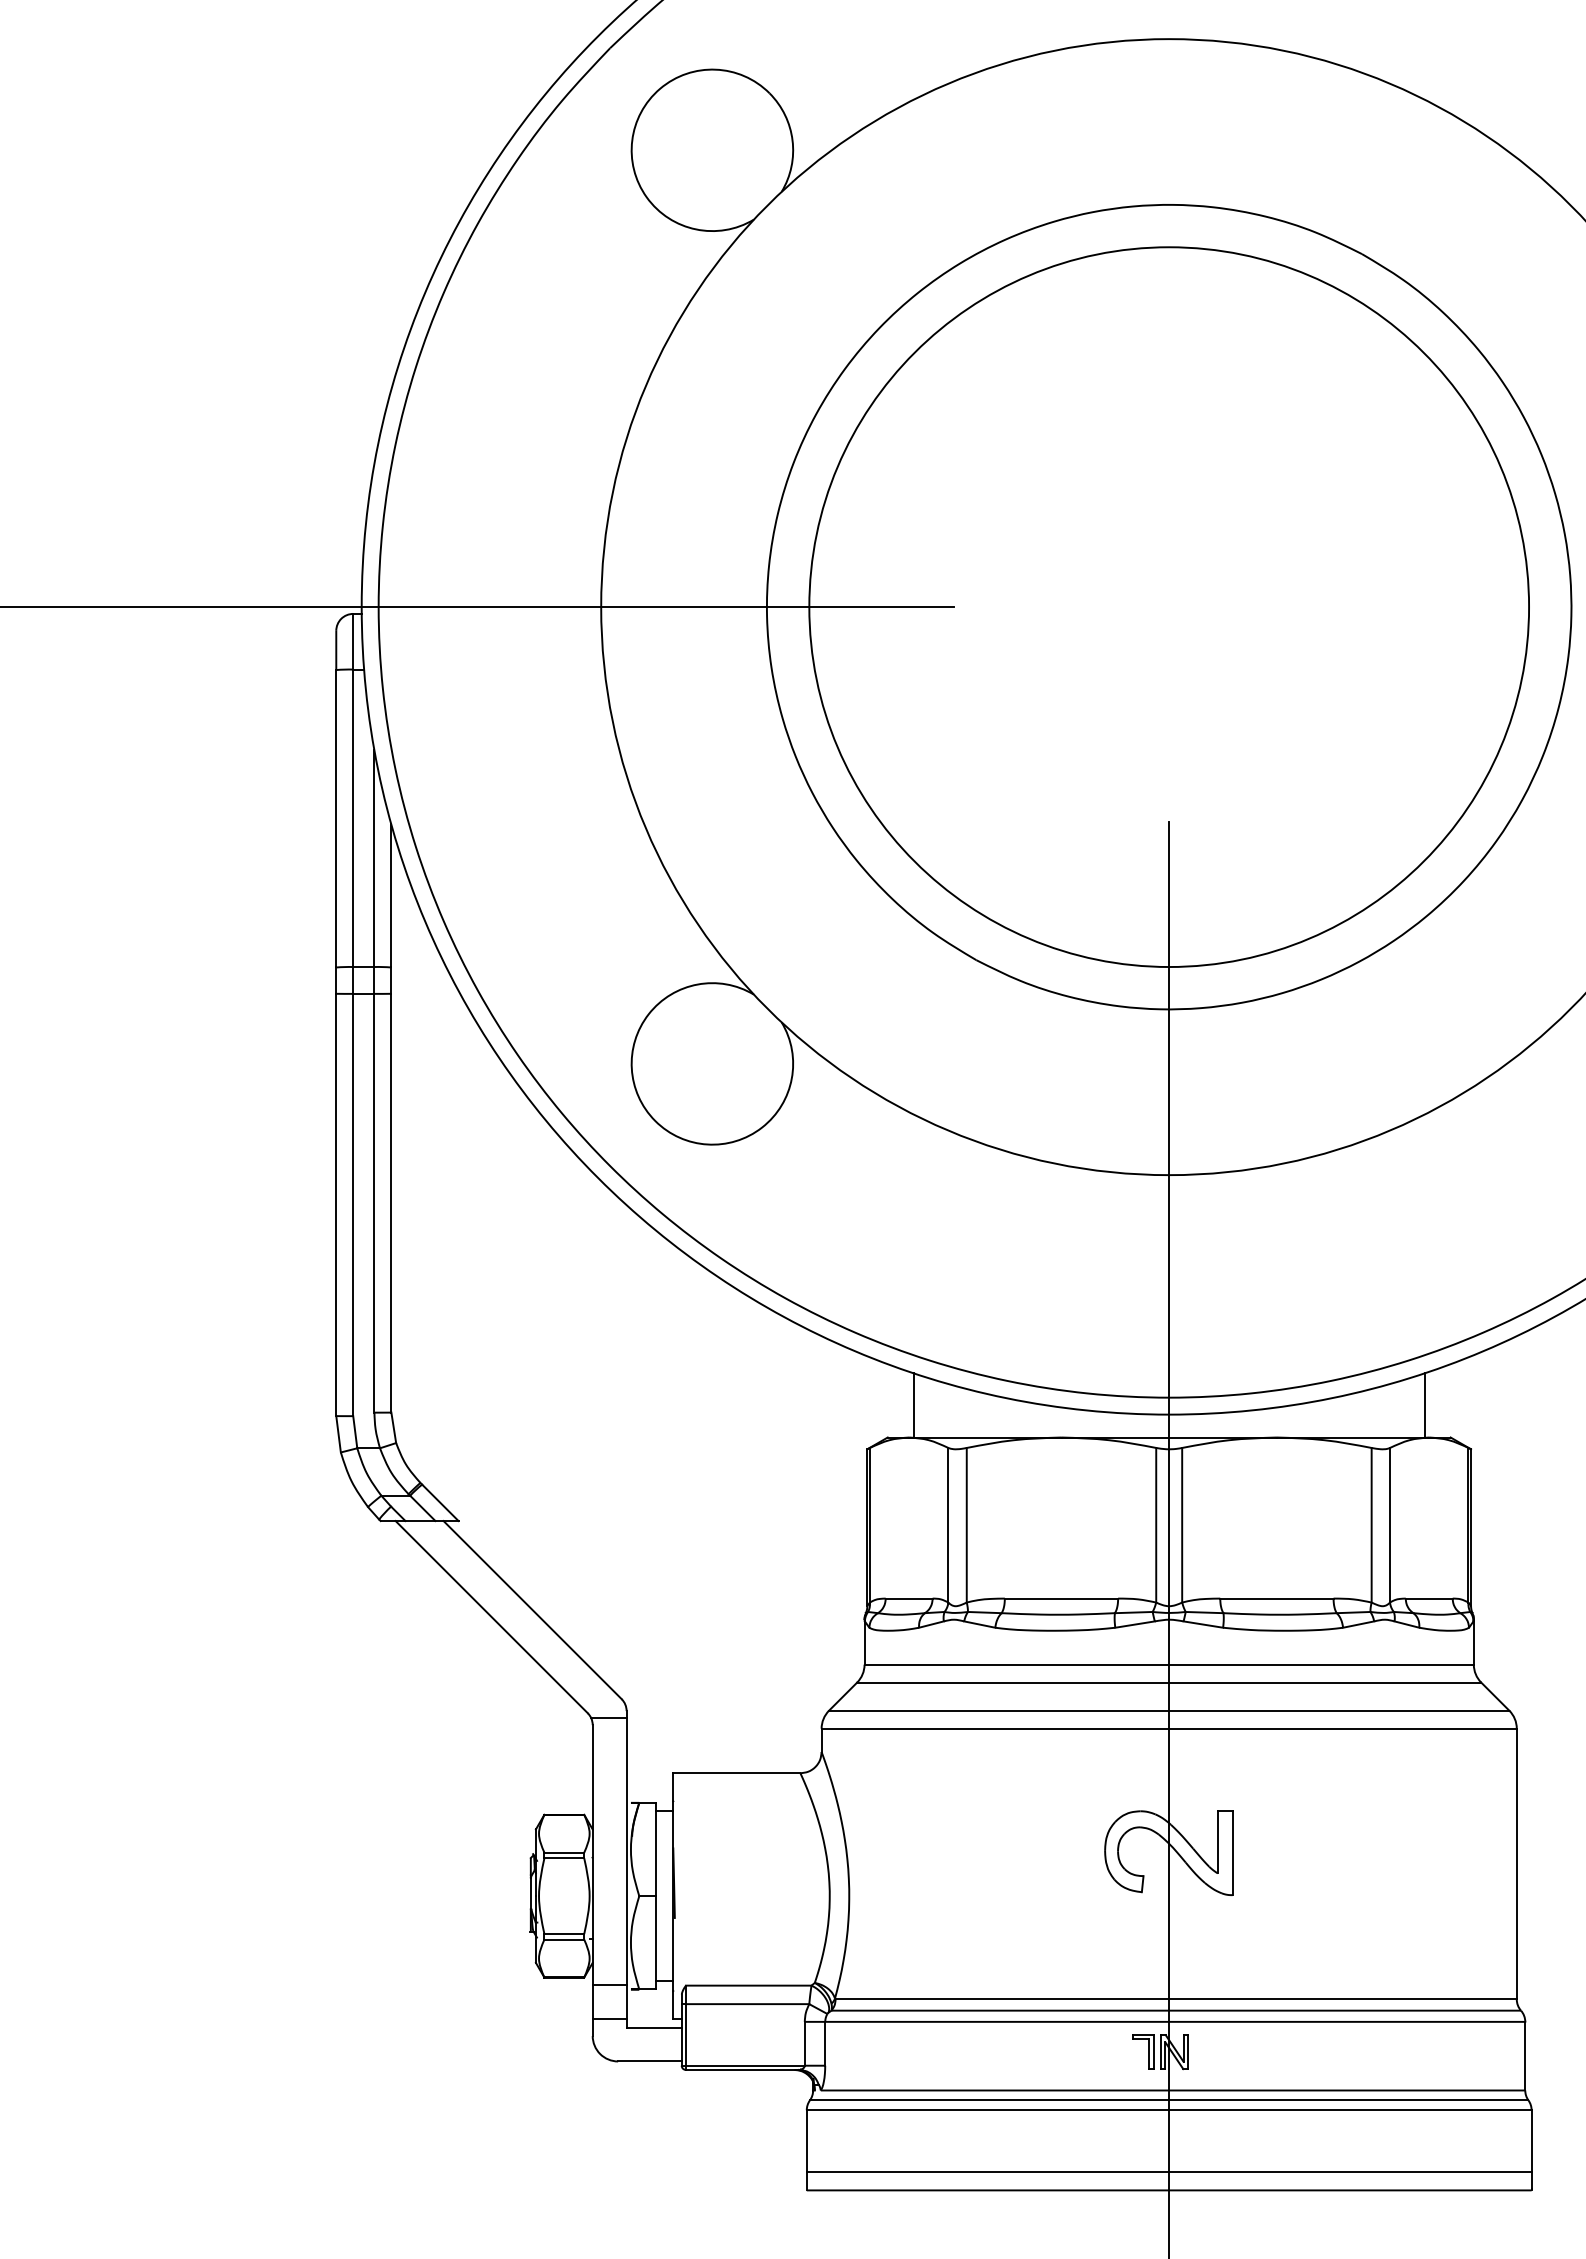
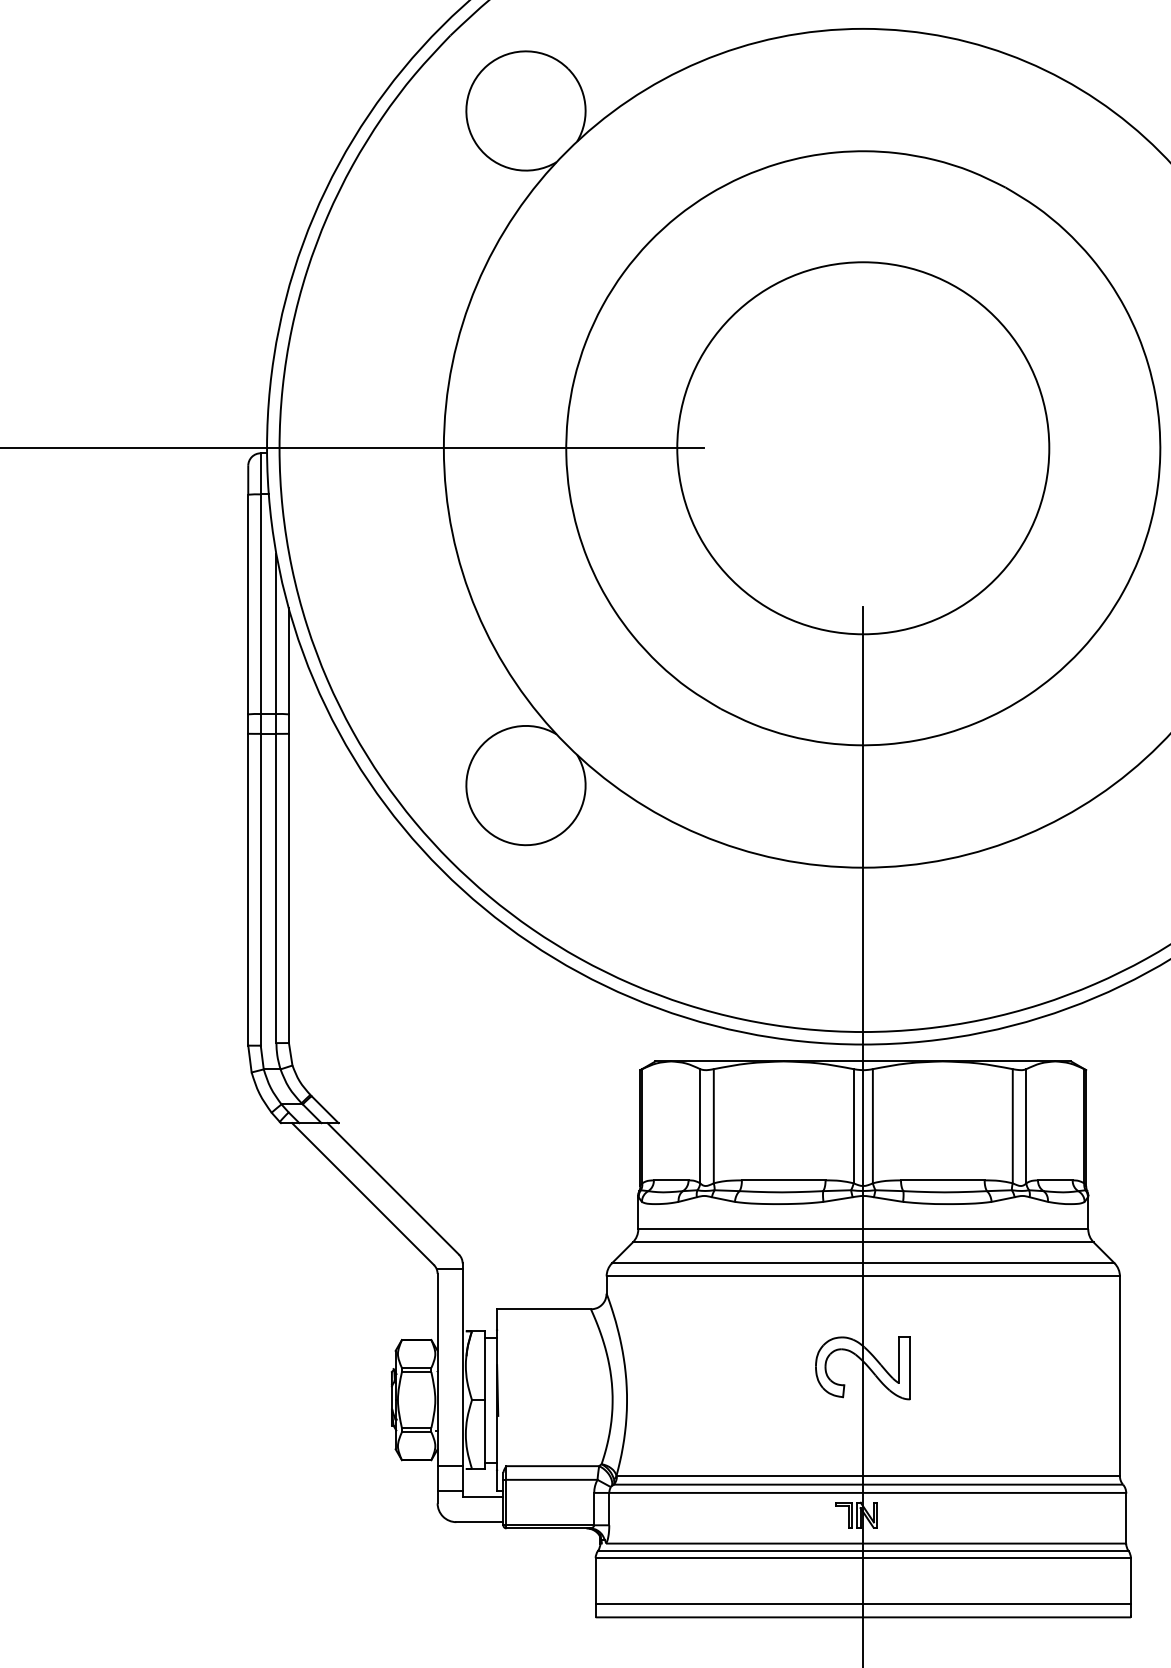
circle: (1169, 607) -> (863, 448), size x0.7
line: (913, 1405) -> (674, 1037), removed
line: (1424, 1405) -> (1051, 1037), removed

